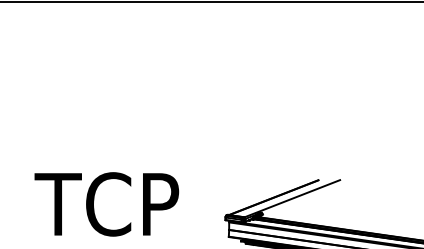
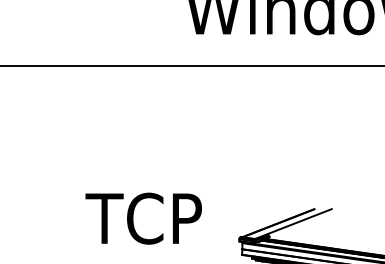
text: (106, 204) -> (143, 218), moved

